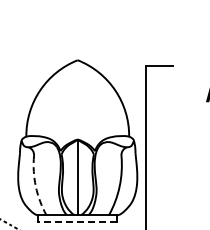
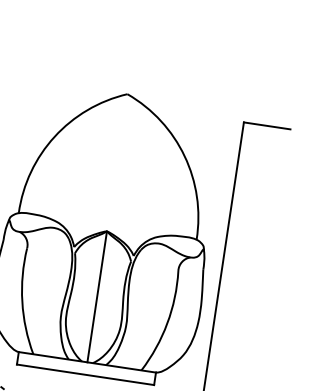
arc: (35, 186) -> (21, 301), dashed -> solid
line: (77, 222) -> (85, 374), dashed -> solid

